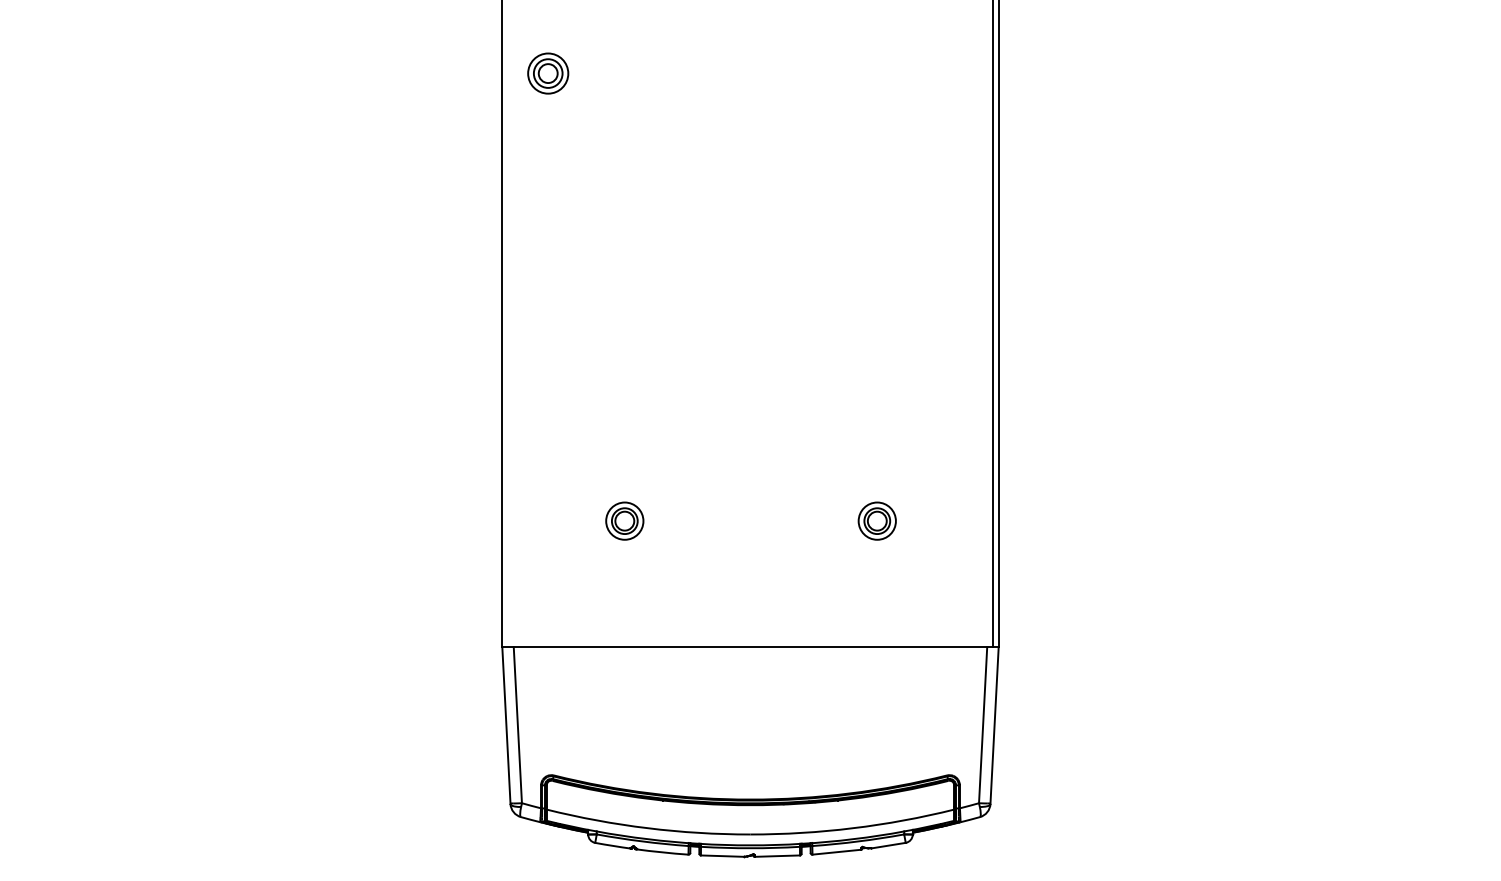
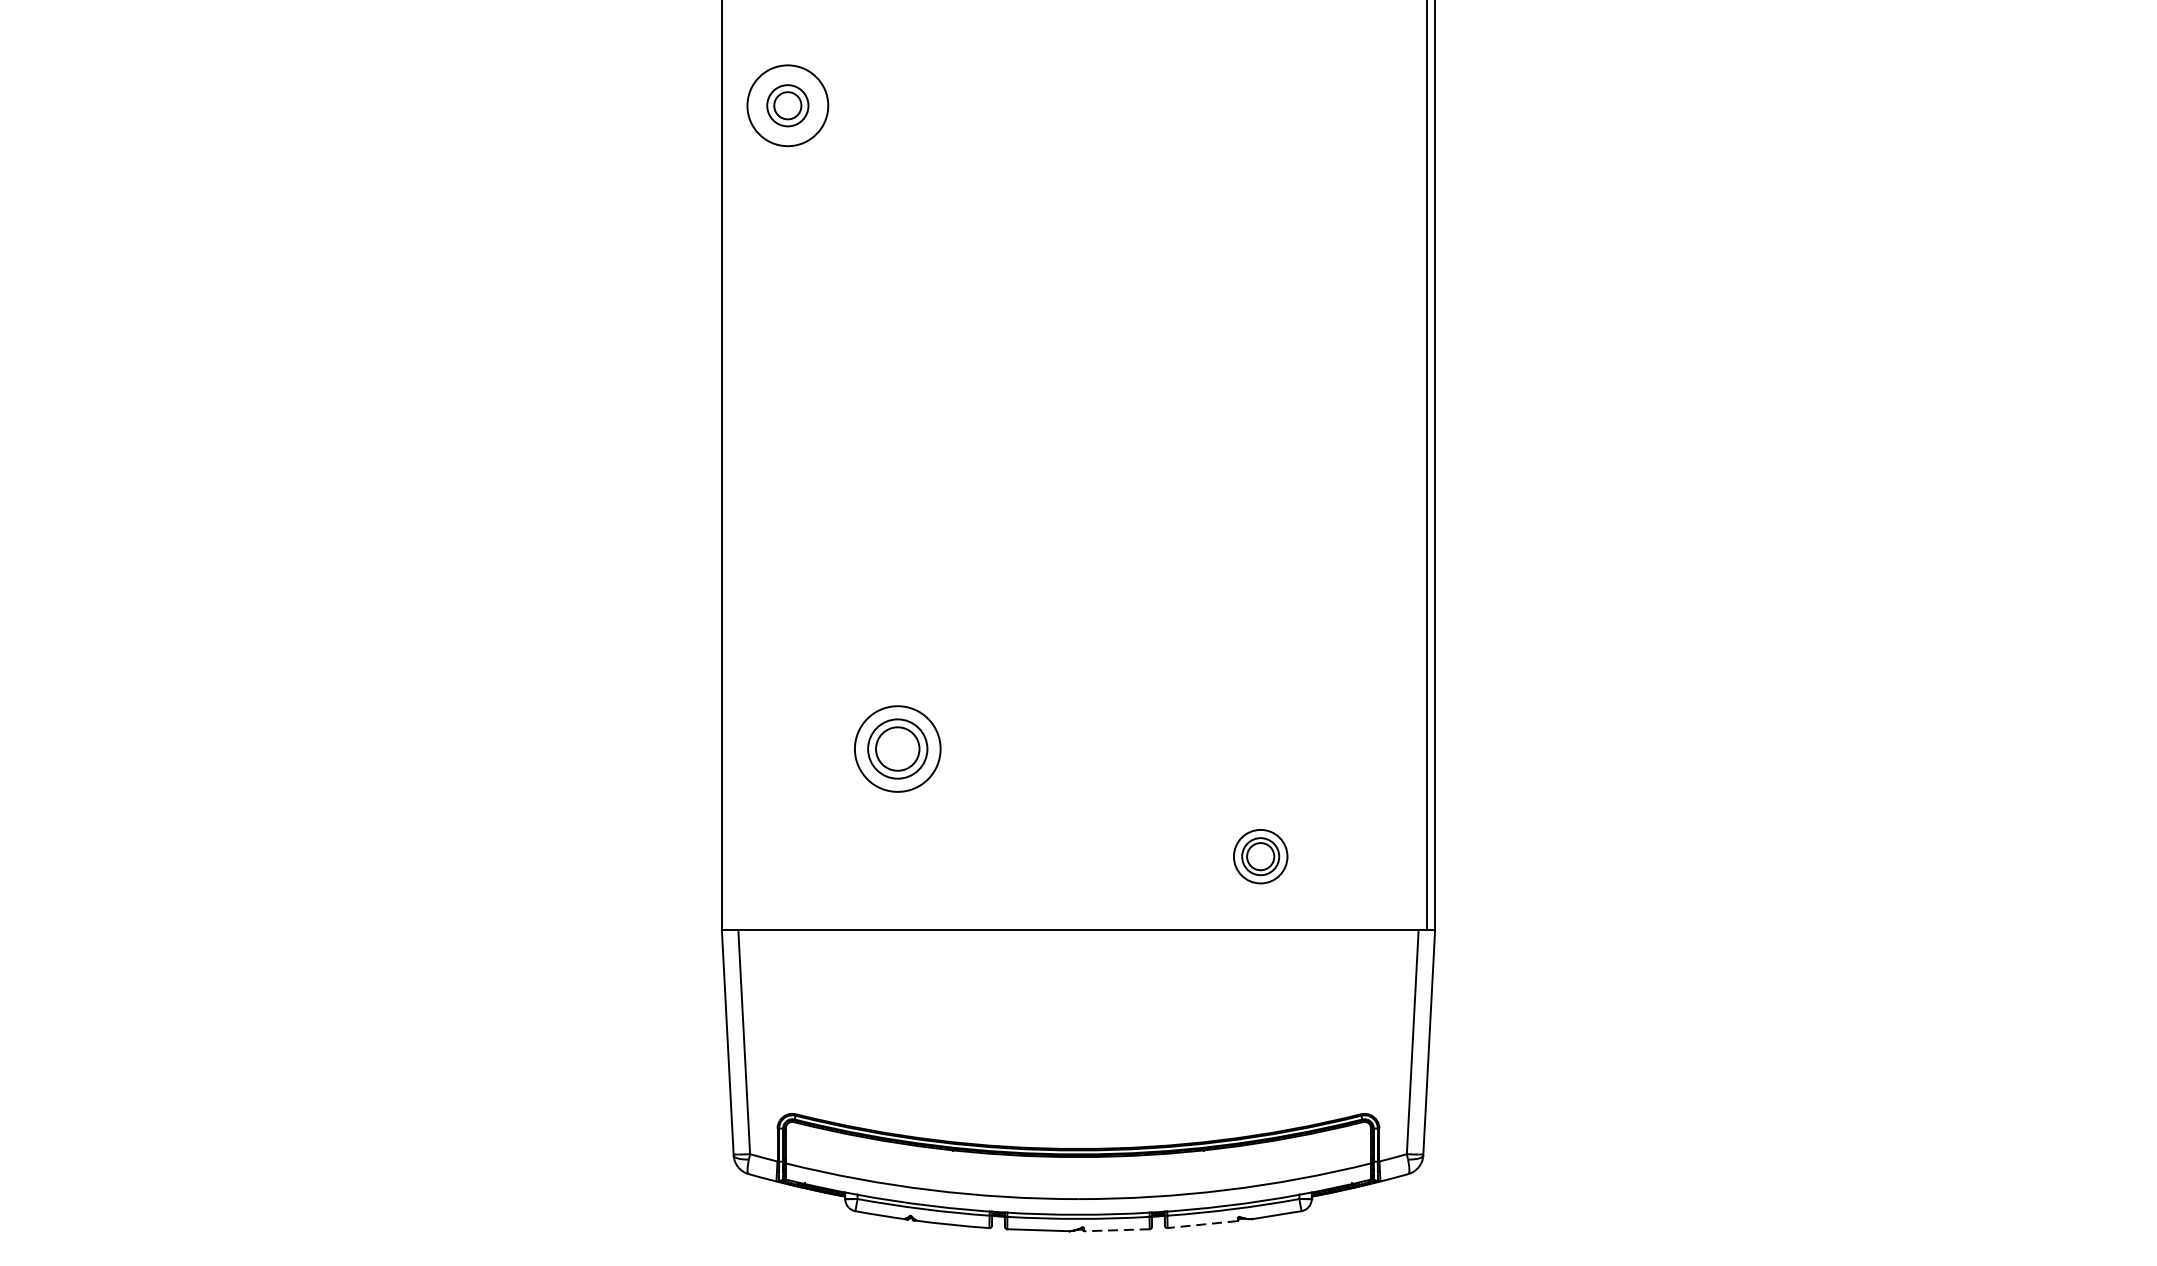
circle: (548, 73) -> (788, 105), size x1.4
part: (624, 520) -> (897, 747), size x1.6
part: (876, 520) -> (1259, 855), moved
line: (836, 852) -> (1202, 1225), solid -> dashed
line: (777, 856) -> (1117, 1230), solid -> dashed

